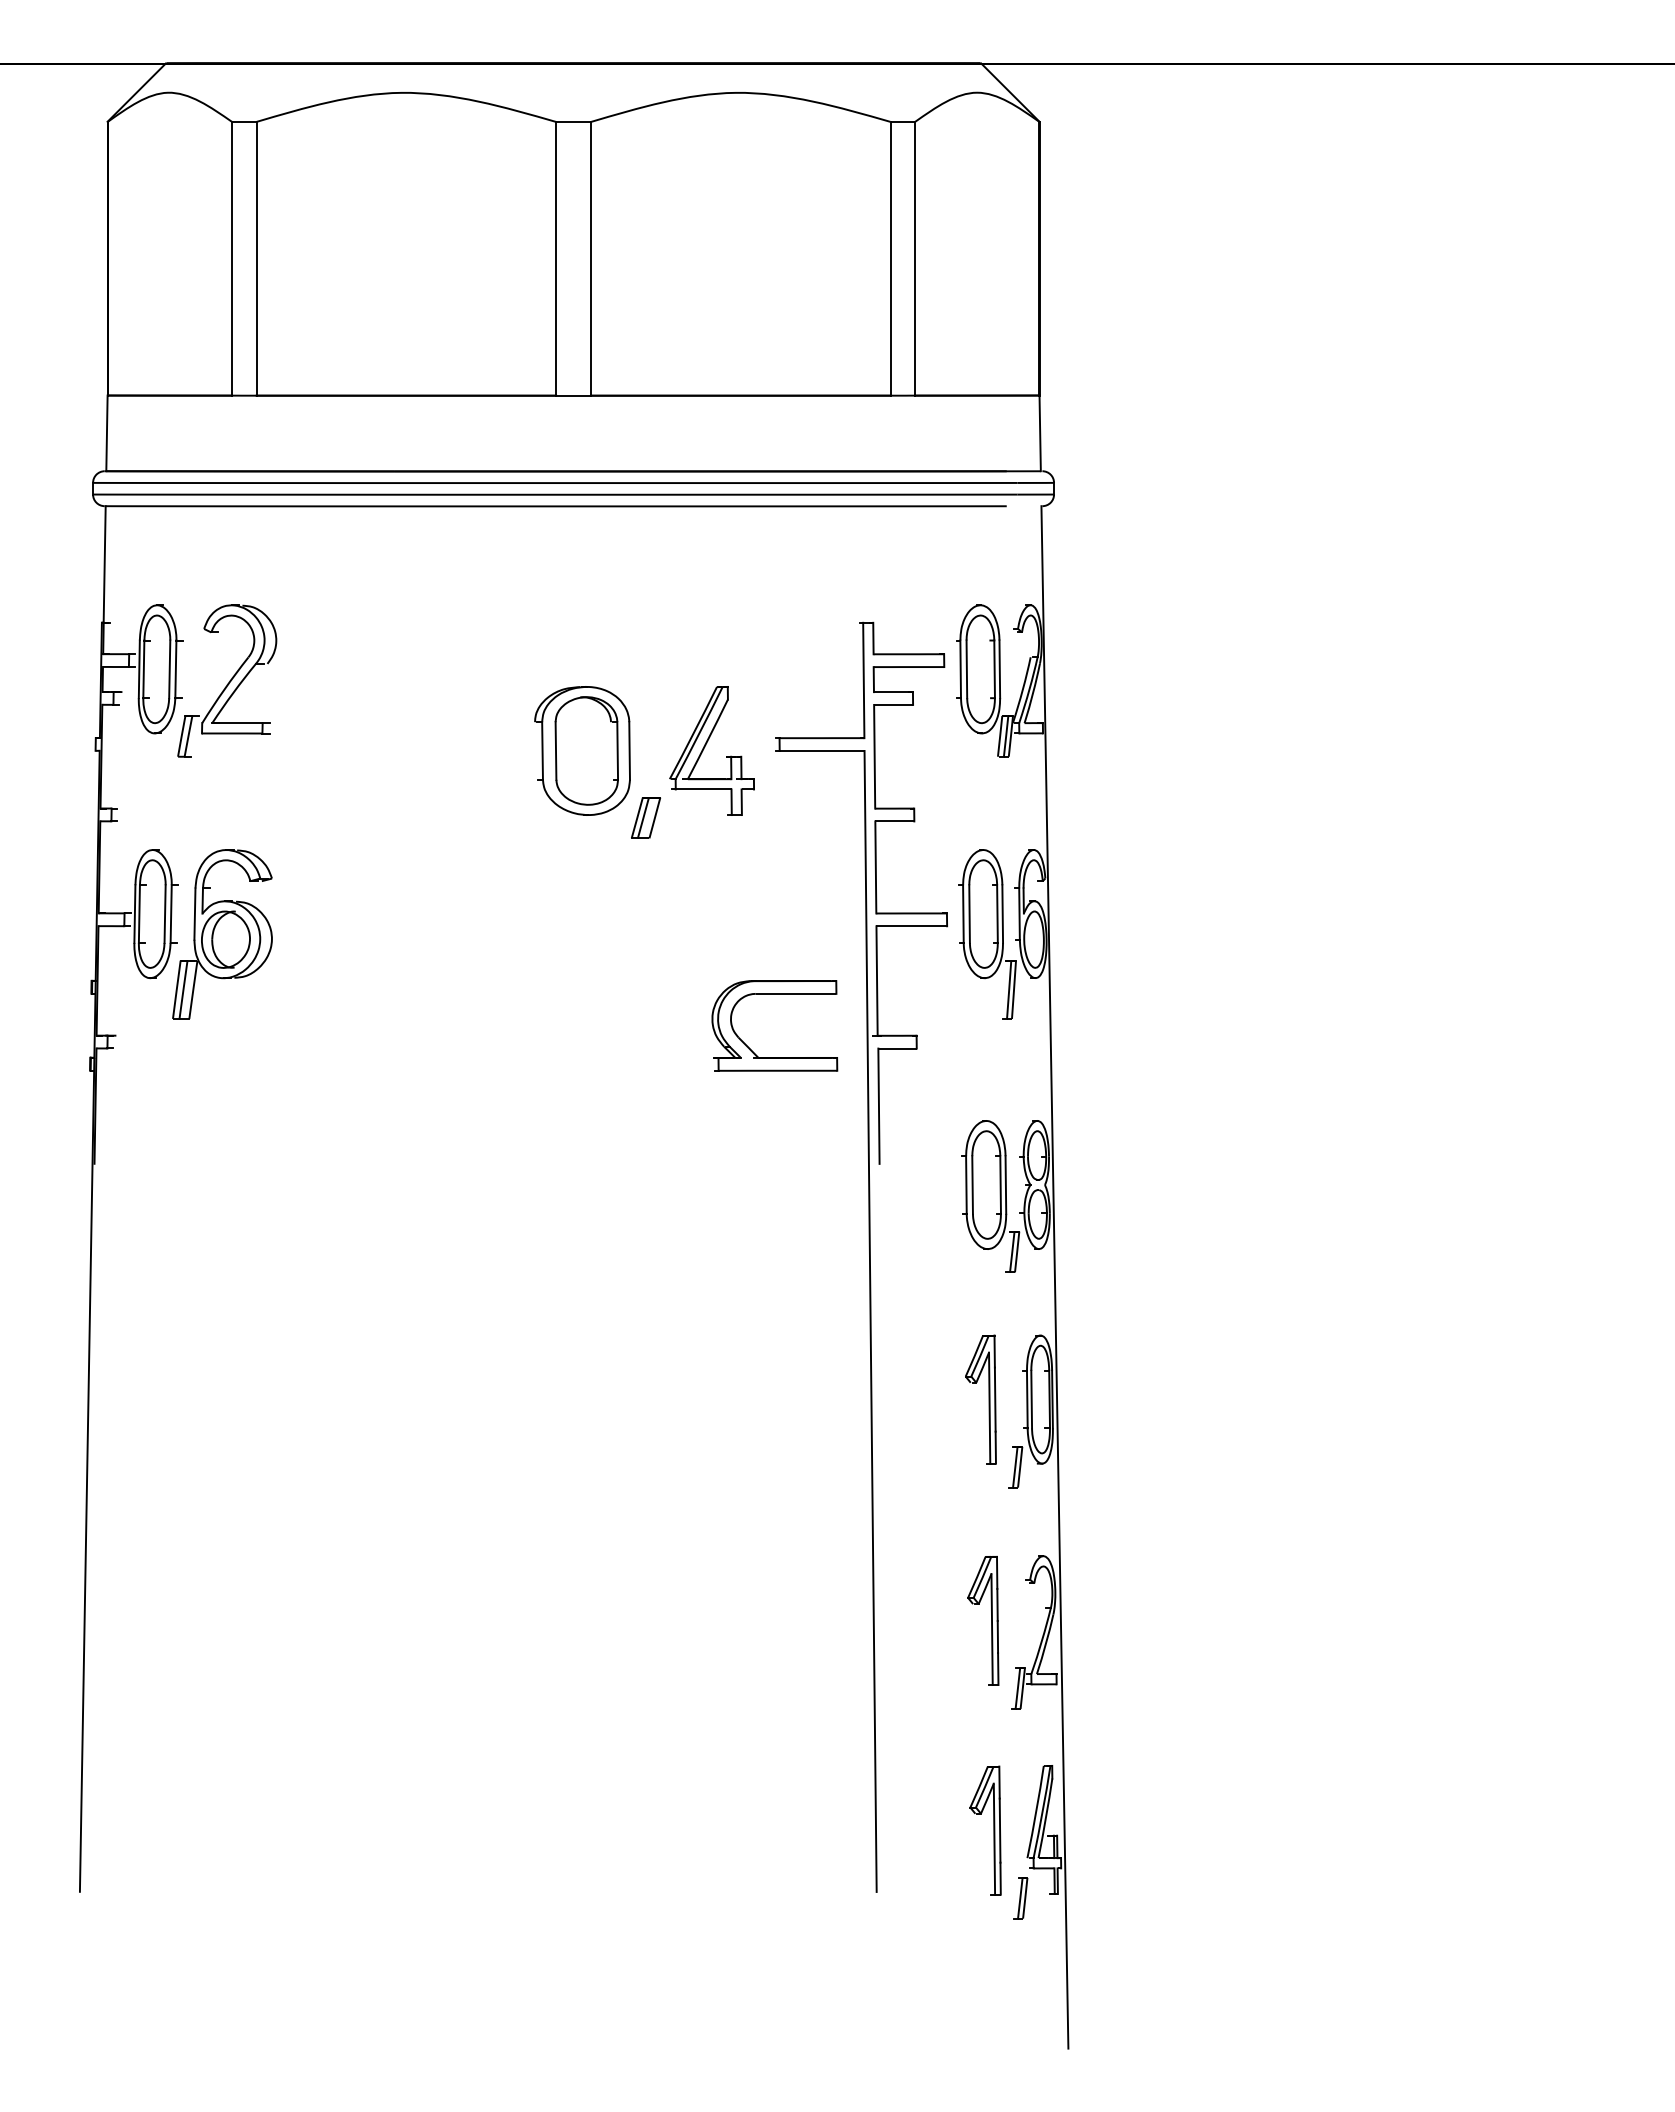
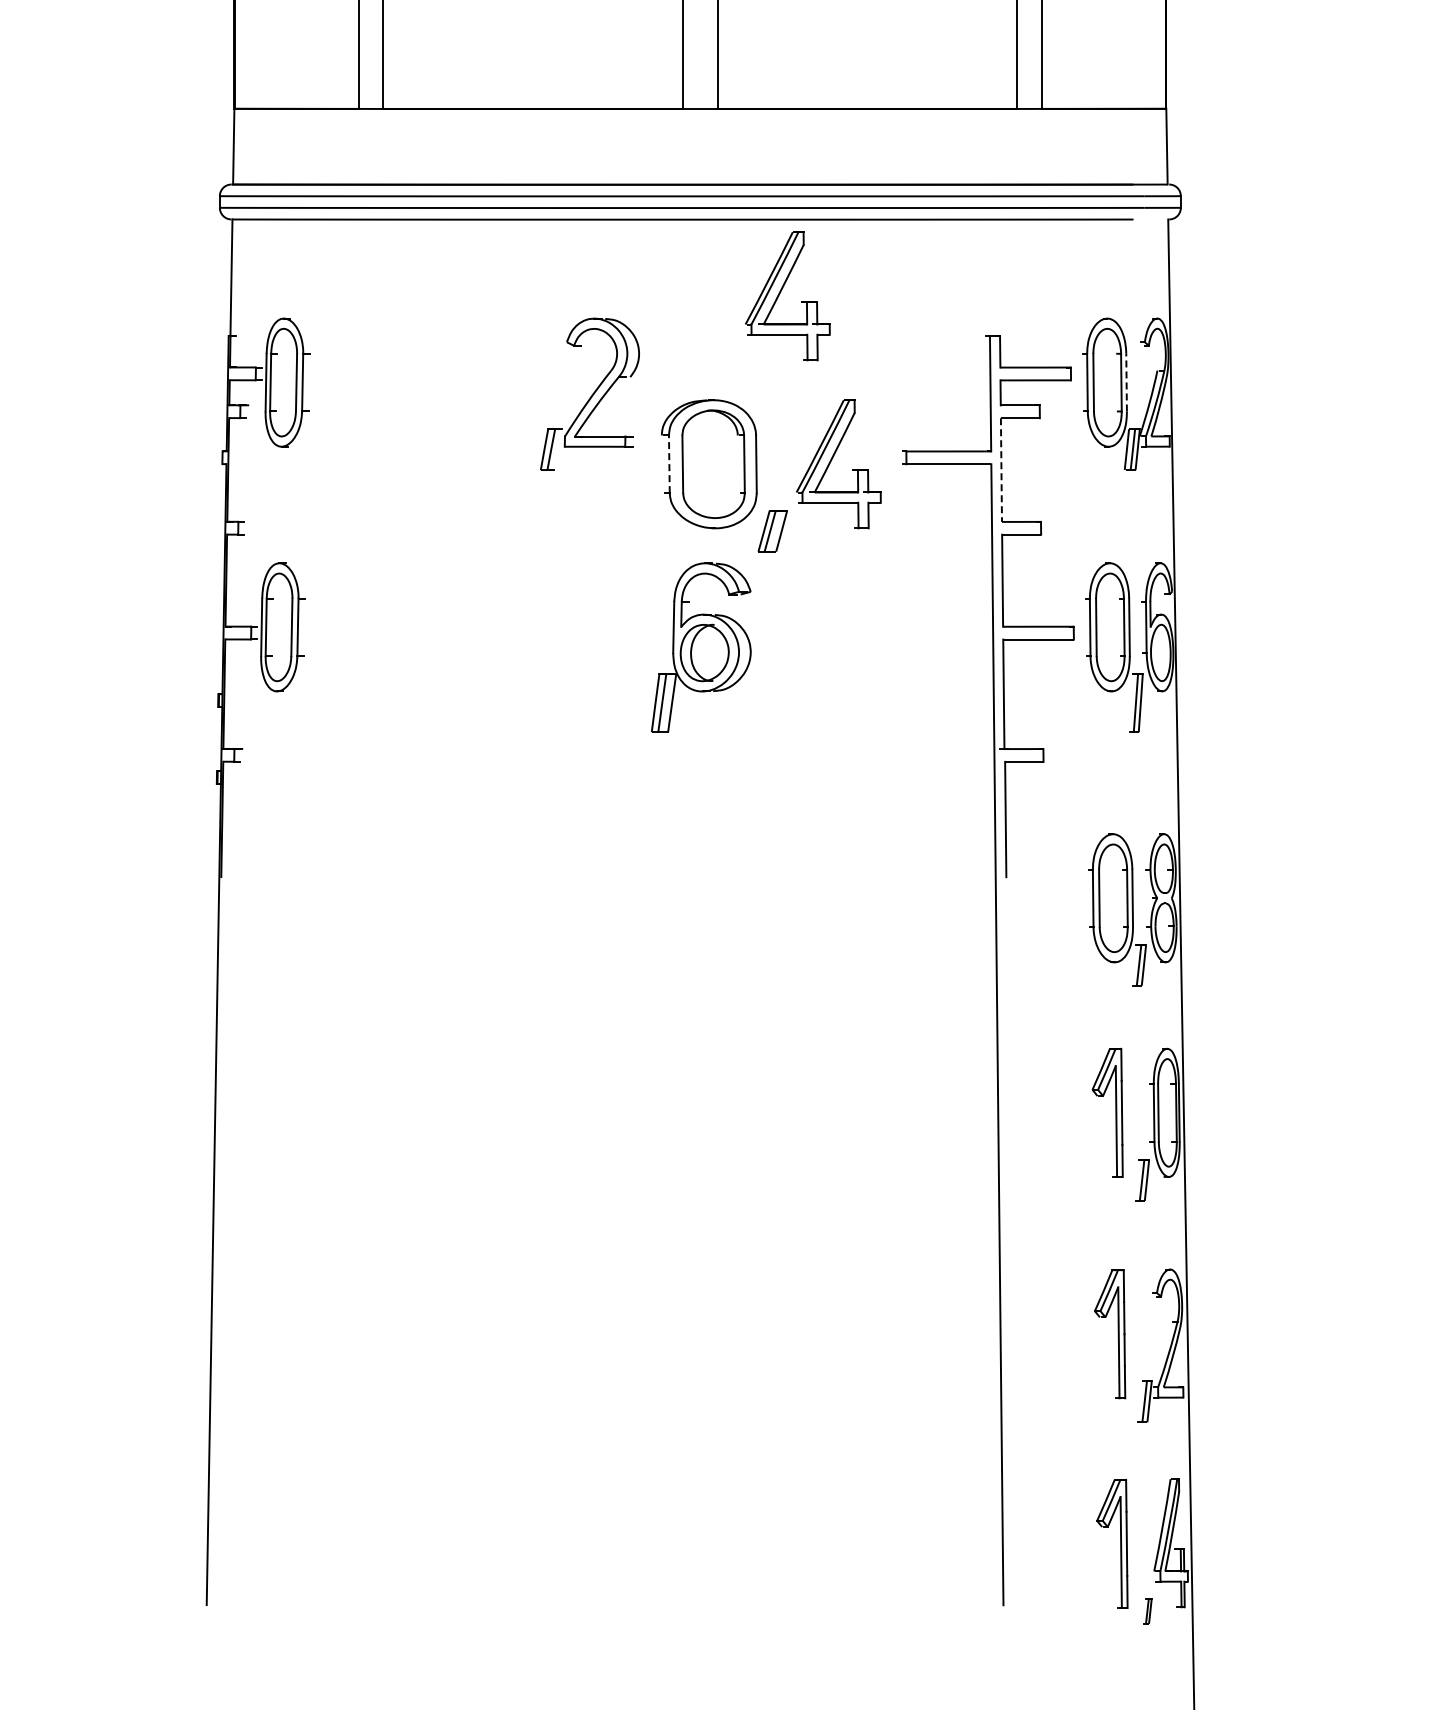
part: (654, 579) -> (781, 292), added
line: (999, 669) -> (1126, 382), solid -> dashed
part: (227, 680) -> (590, 393), moved
line: (542, 751) -> (669, 464), solid -> dashed
line: (874, 756) -> (1001, 469), solid -> dashed
part: (222, 934) -> (701, 647), moved
part: (774, 994) -> (901, 707), removed
part: (1020, 1898) -> (1147, 1611), size x0.6

